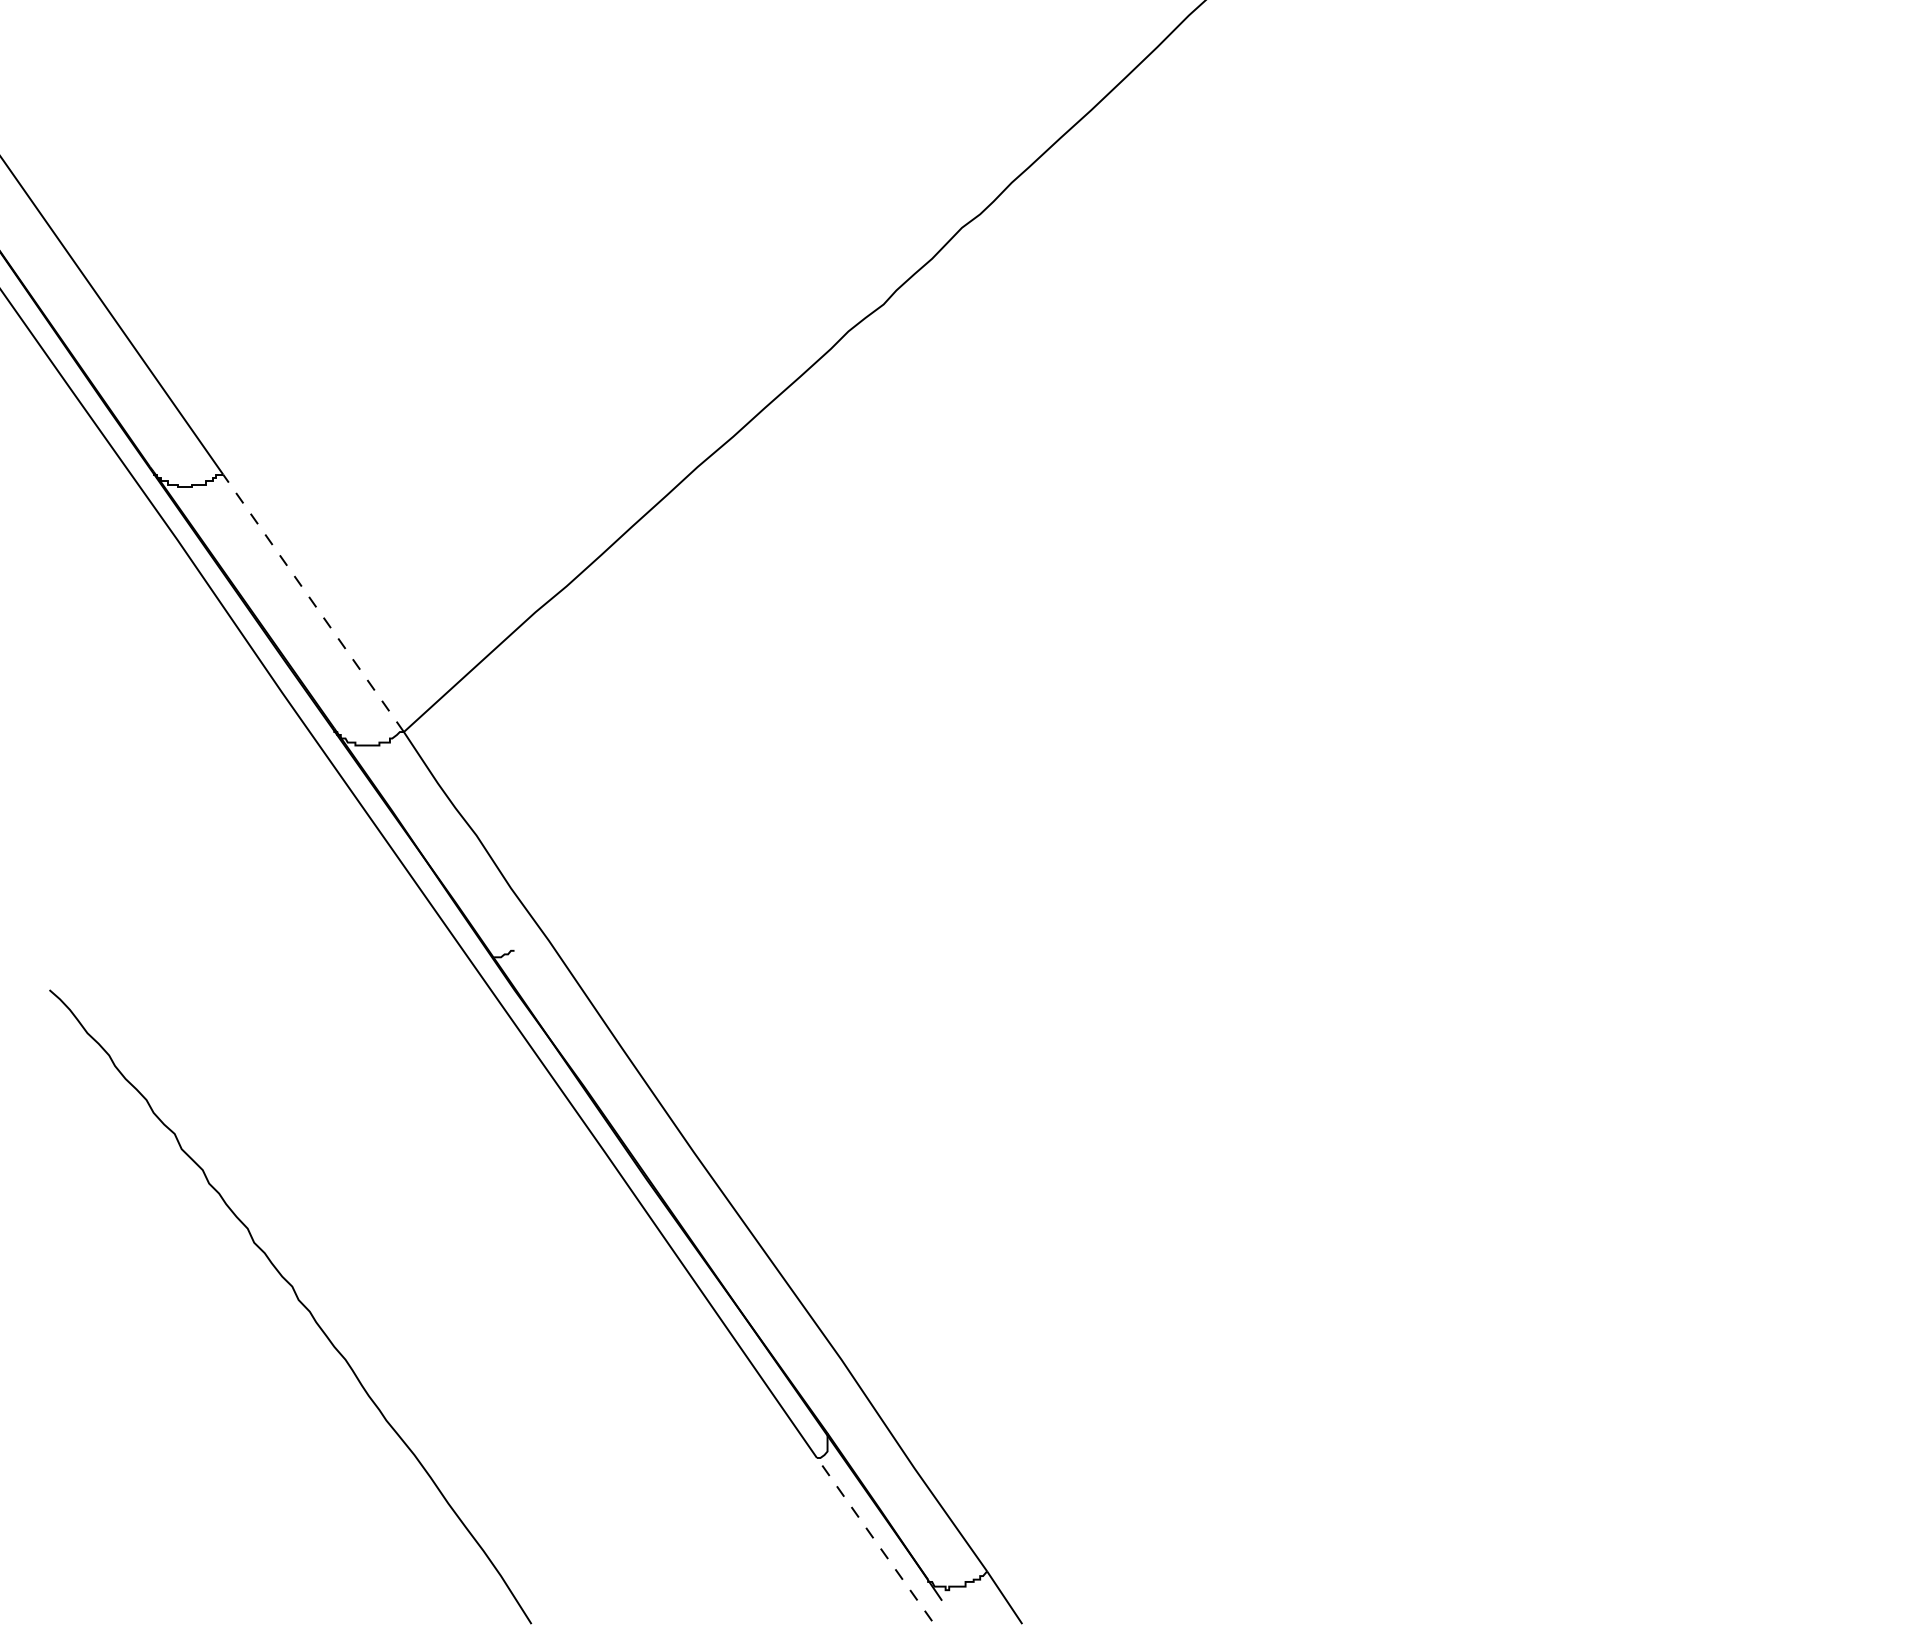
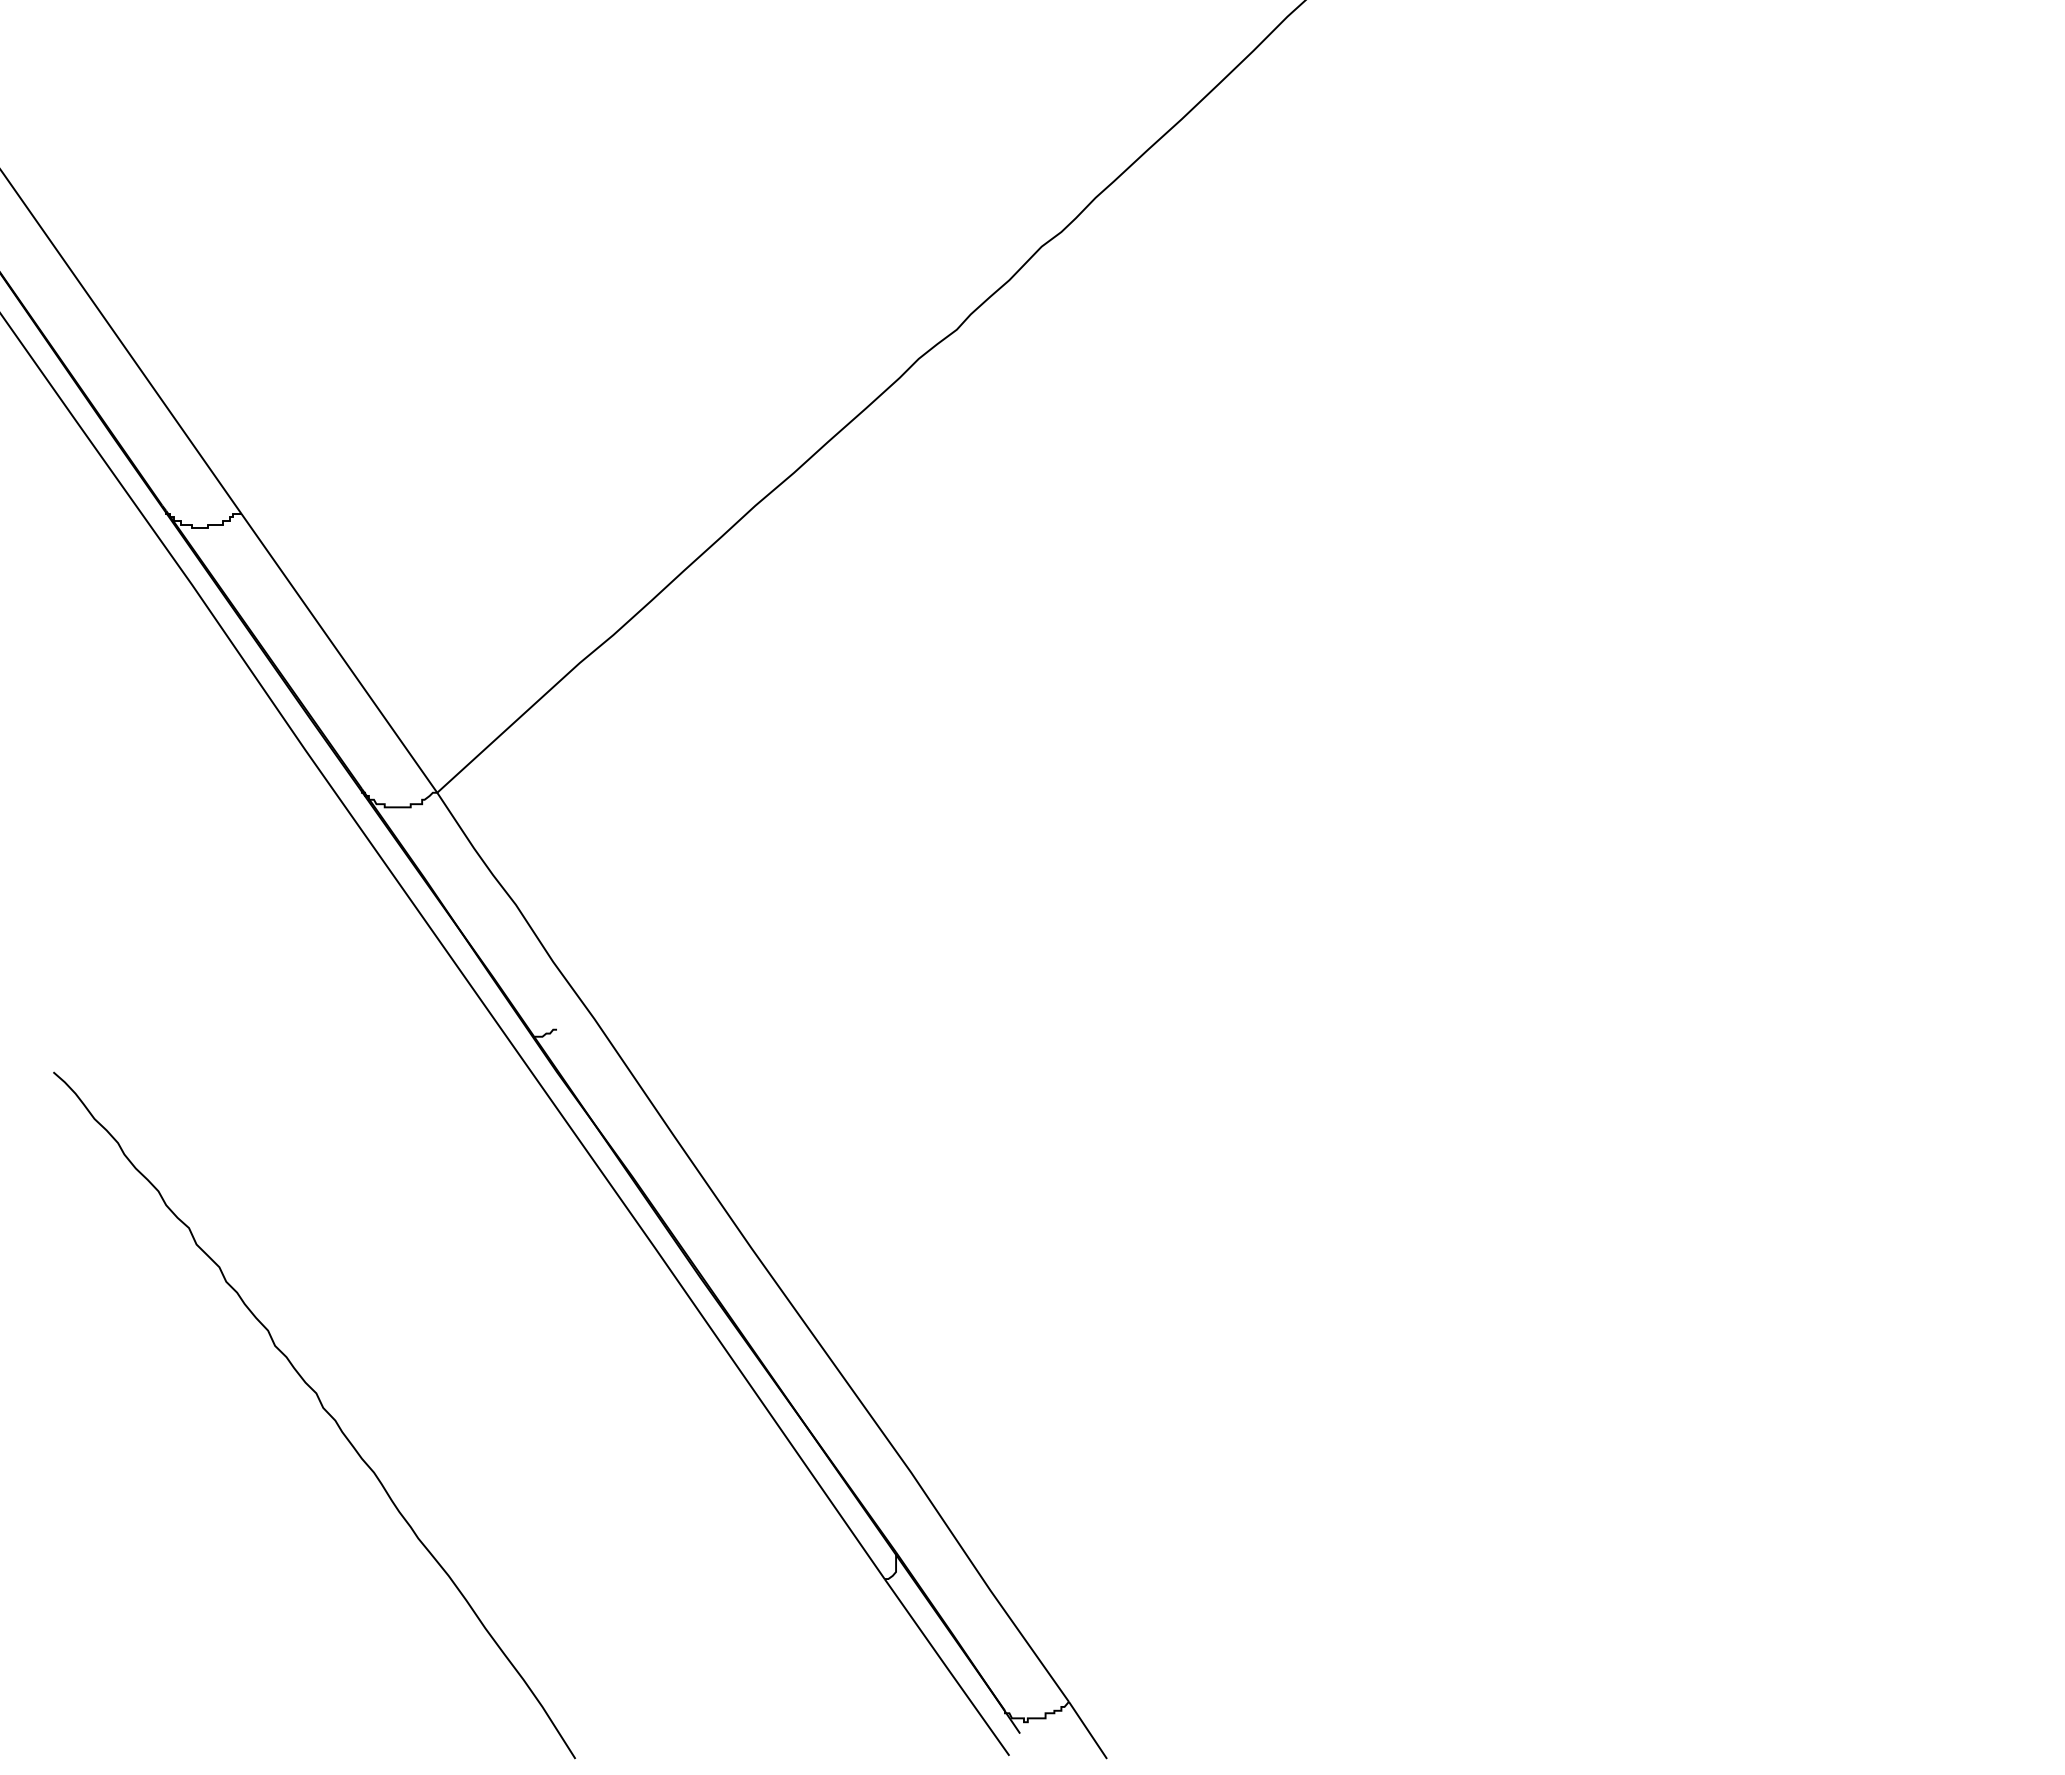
line: (313, 602) -> (339, 652), dashed -> solid
line: (875, 1540) -> (947, 1668), dashed -> solid

